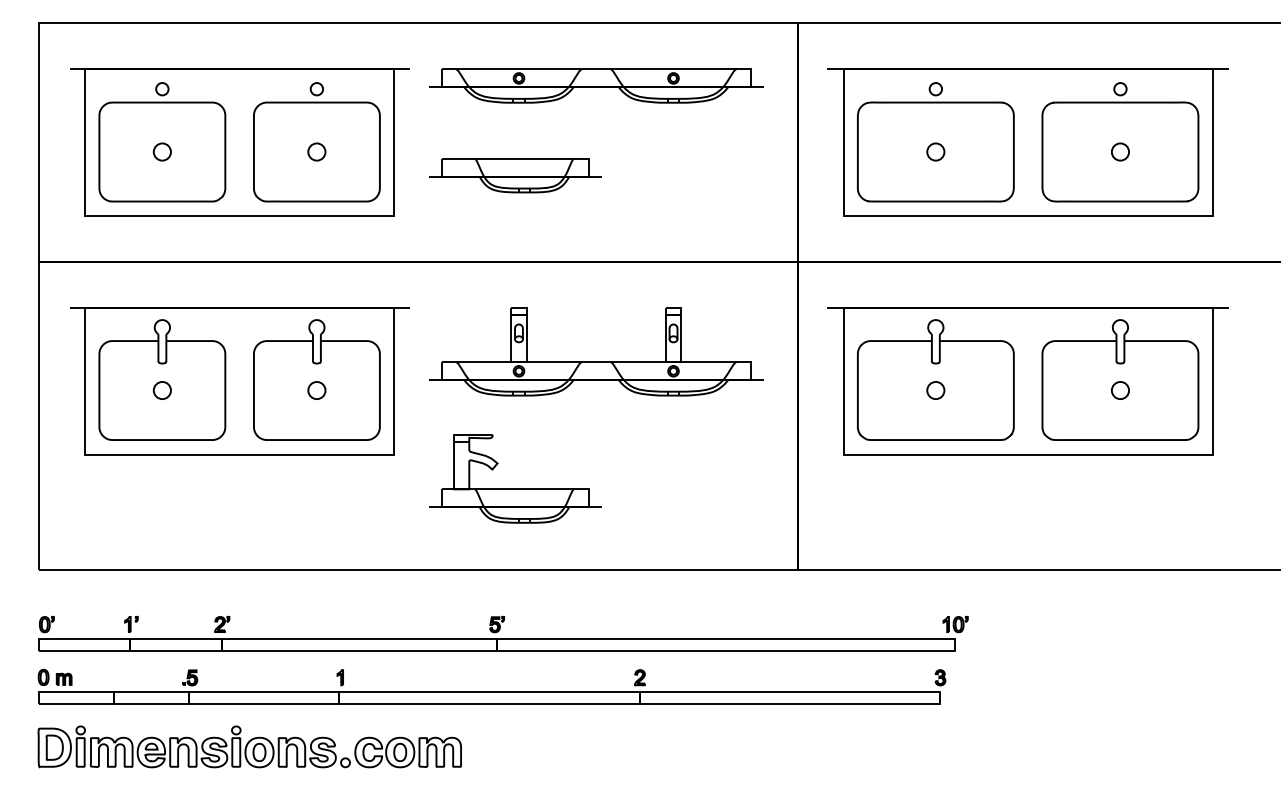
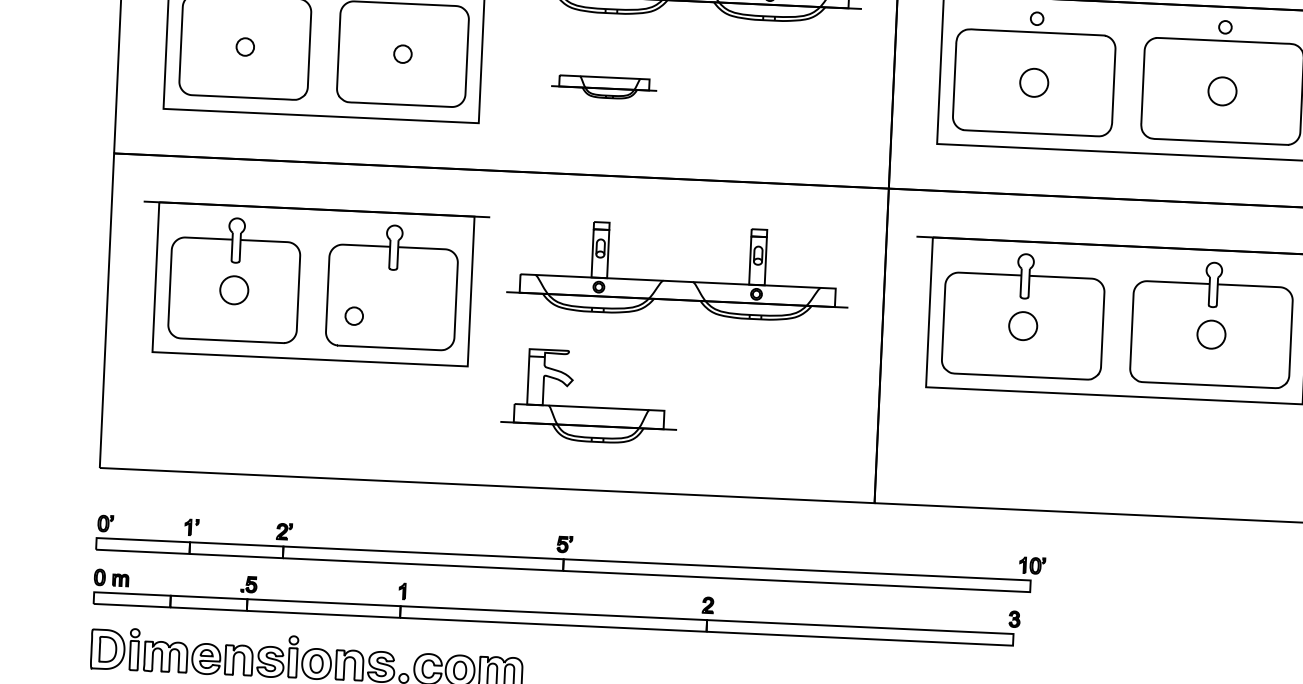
circle: (935, 151) -> (1033, 82), size x1.6
circle: (1120, 151) -> (1222, 90), size x1.6
part: (515, 175) -> (604, 87), size x0.6
circle: (161, 390) -> (233, 290), size x1.6
circle: (316, 390) -> (353, 316), moved
circle: (935, 390) -> (1022, 326), size x1.6
circle: (1120, 390) -> (1211, 334), size x1.6

